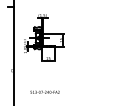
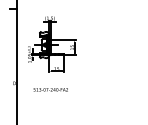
text: (44, 92) -> (50, 89), moved

